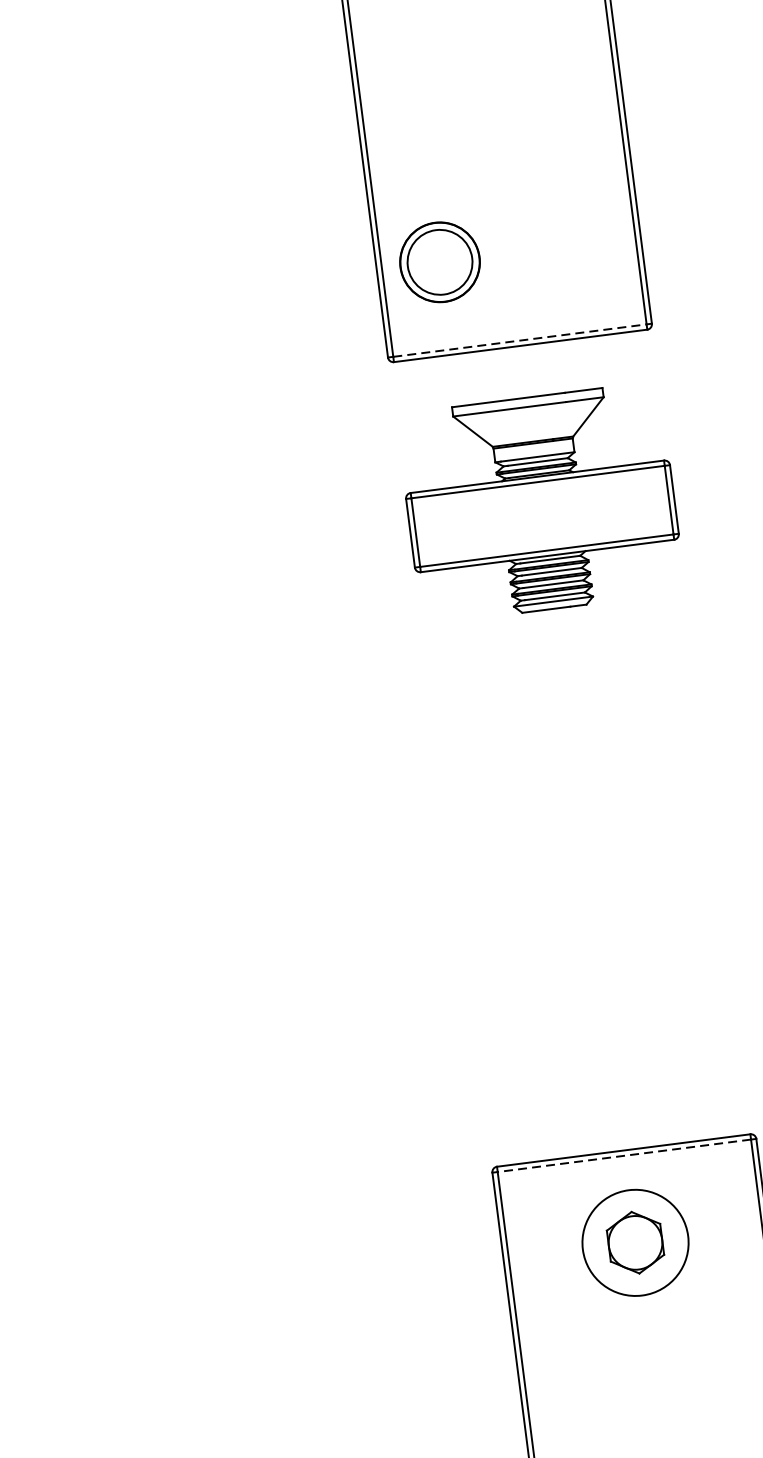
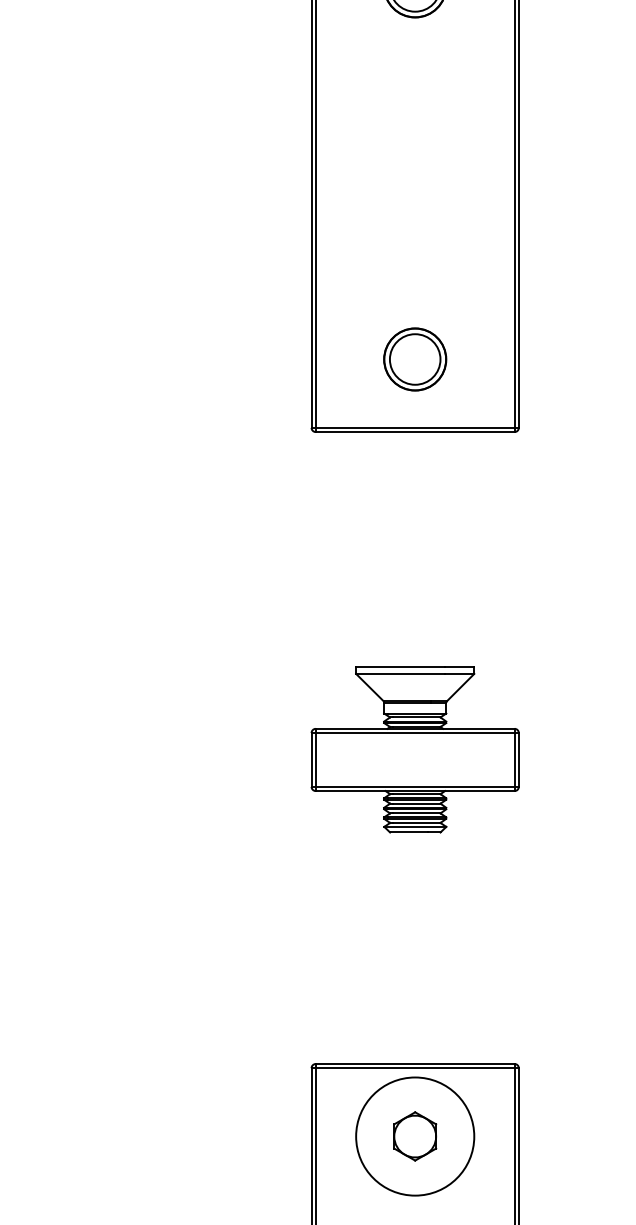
part: (440, 262) -> (415, 359), moved
line: (520, 340) -> (415, 427), dashed -> solid
part: (539, 503) -> (414, 749), moved
line: (623, 1156) -> (414, 1068), dashed -> solid
circle: (635, 1242) -> (415, 1136), size x1.43

